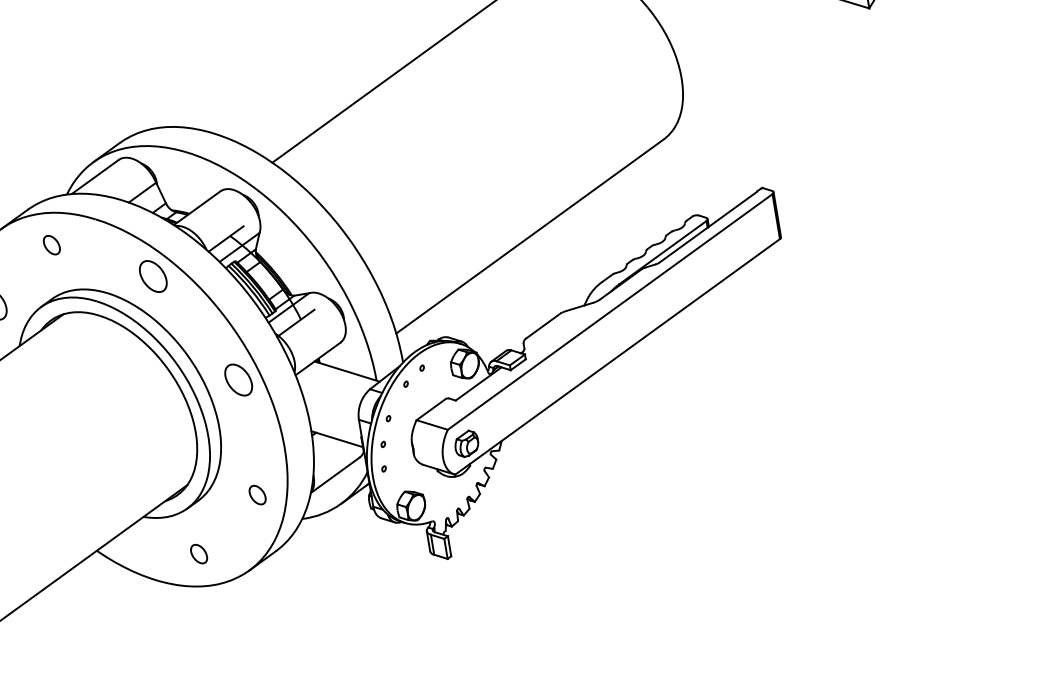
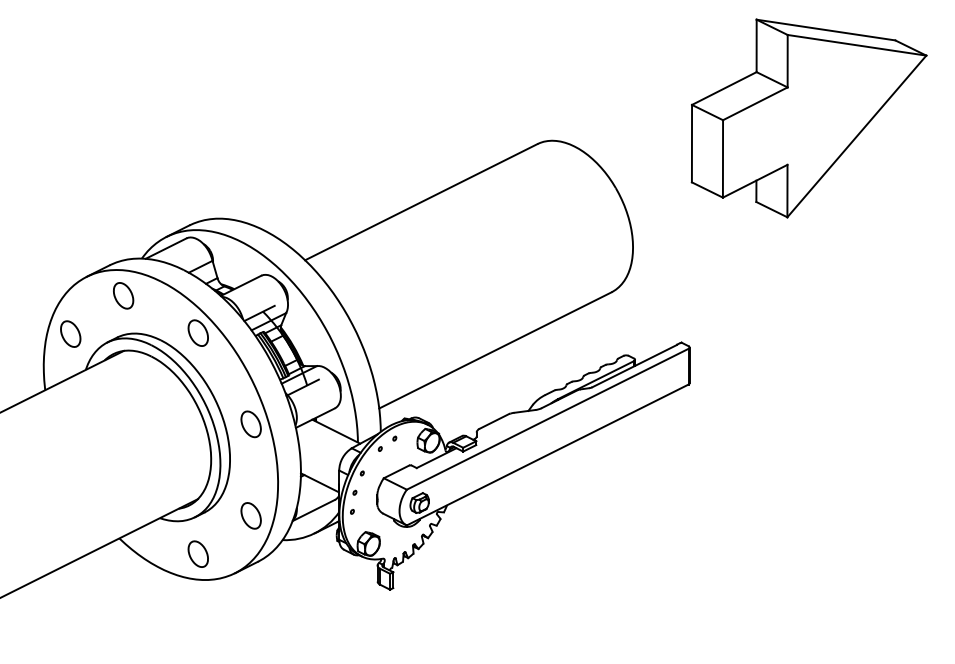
part: (51, 244) -> (123, 295), size x1.67
part: (256, 494) -> (250, 515), size x1.67
part: (198, 553) -> (197, 553), size x1.67

